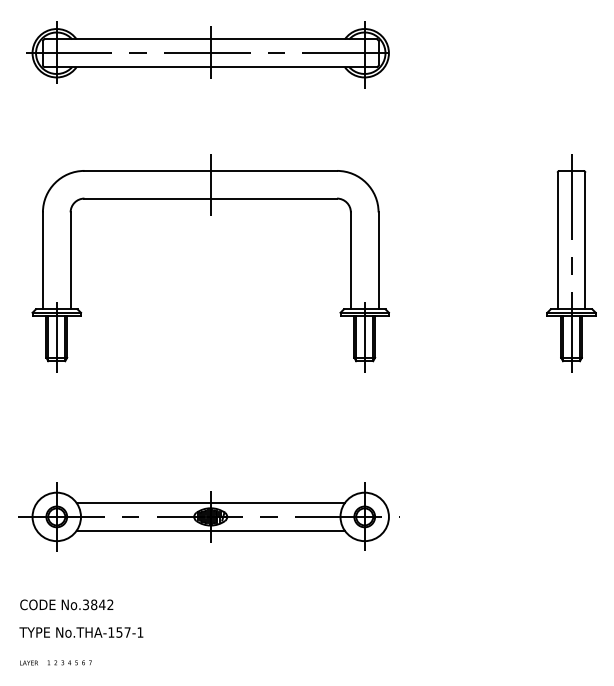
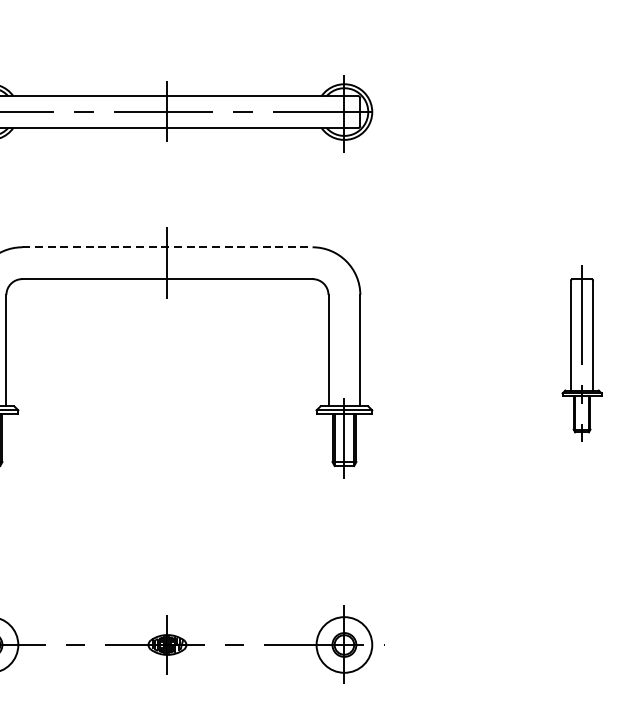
line: (211, 170) -> (168, 246), solid -> dashed
part: (571, 263) -> (582, 353), size x0.7
line: (210, 503) -> (167, 629), removed
line: (210, 530) -> (167, 660), removed

